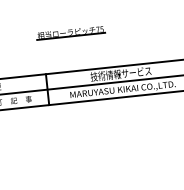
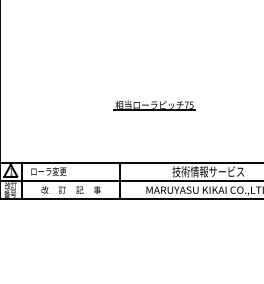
part: (70, 32) -> (154, 105), moved

